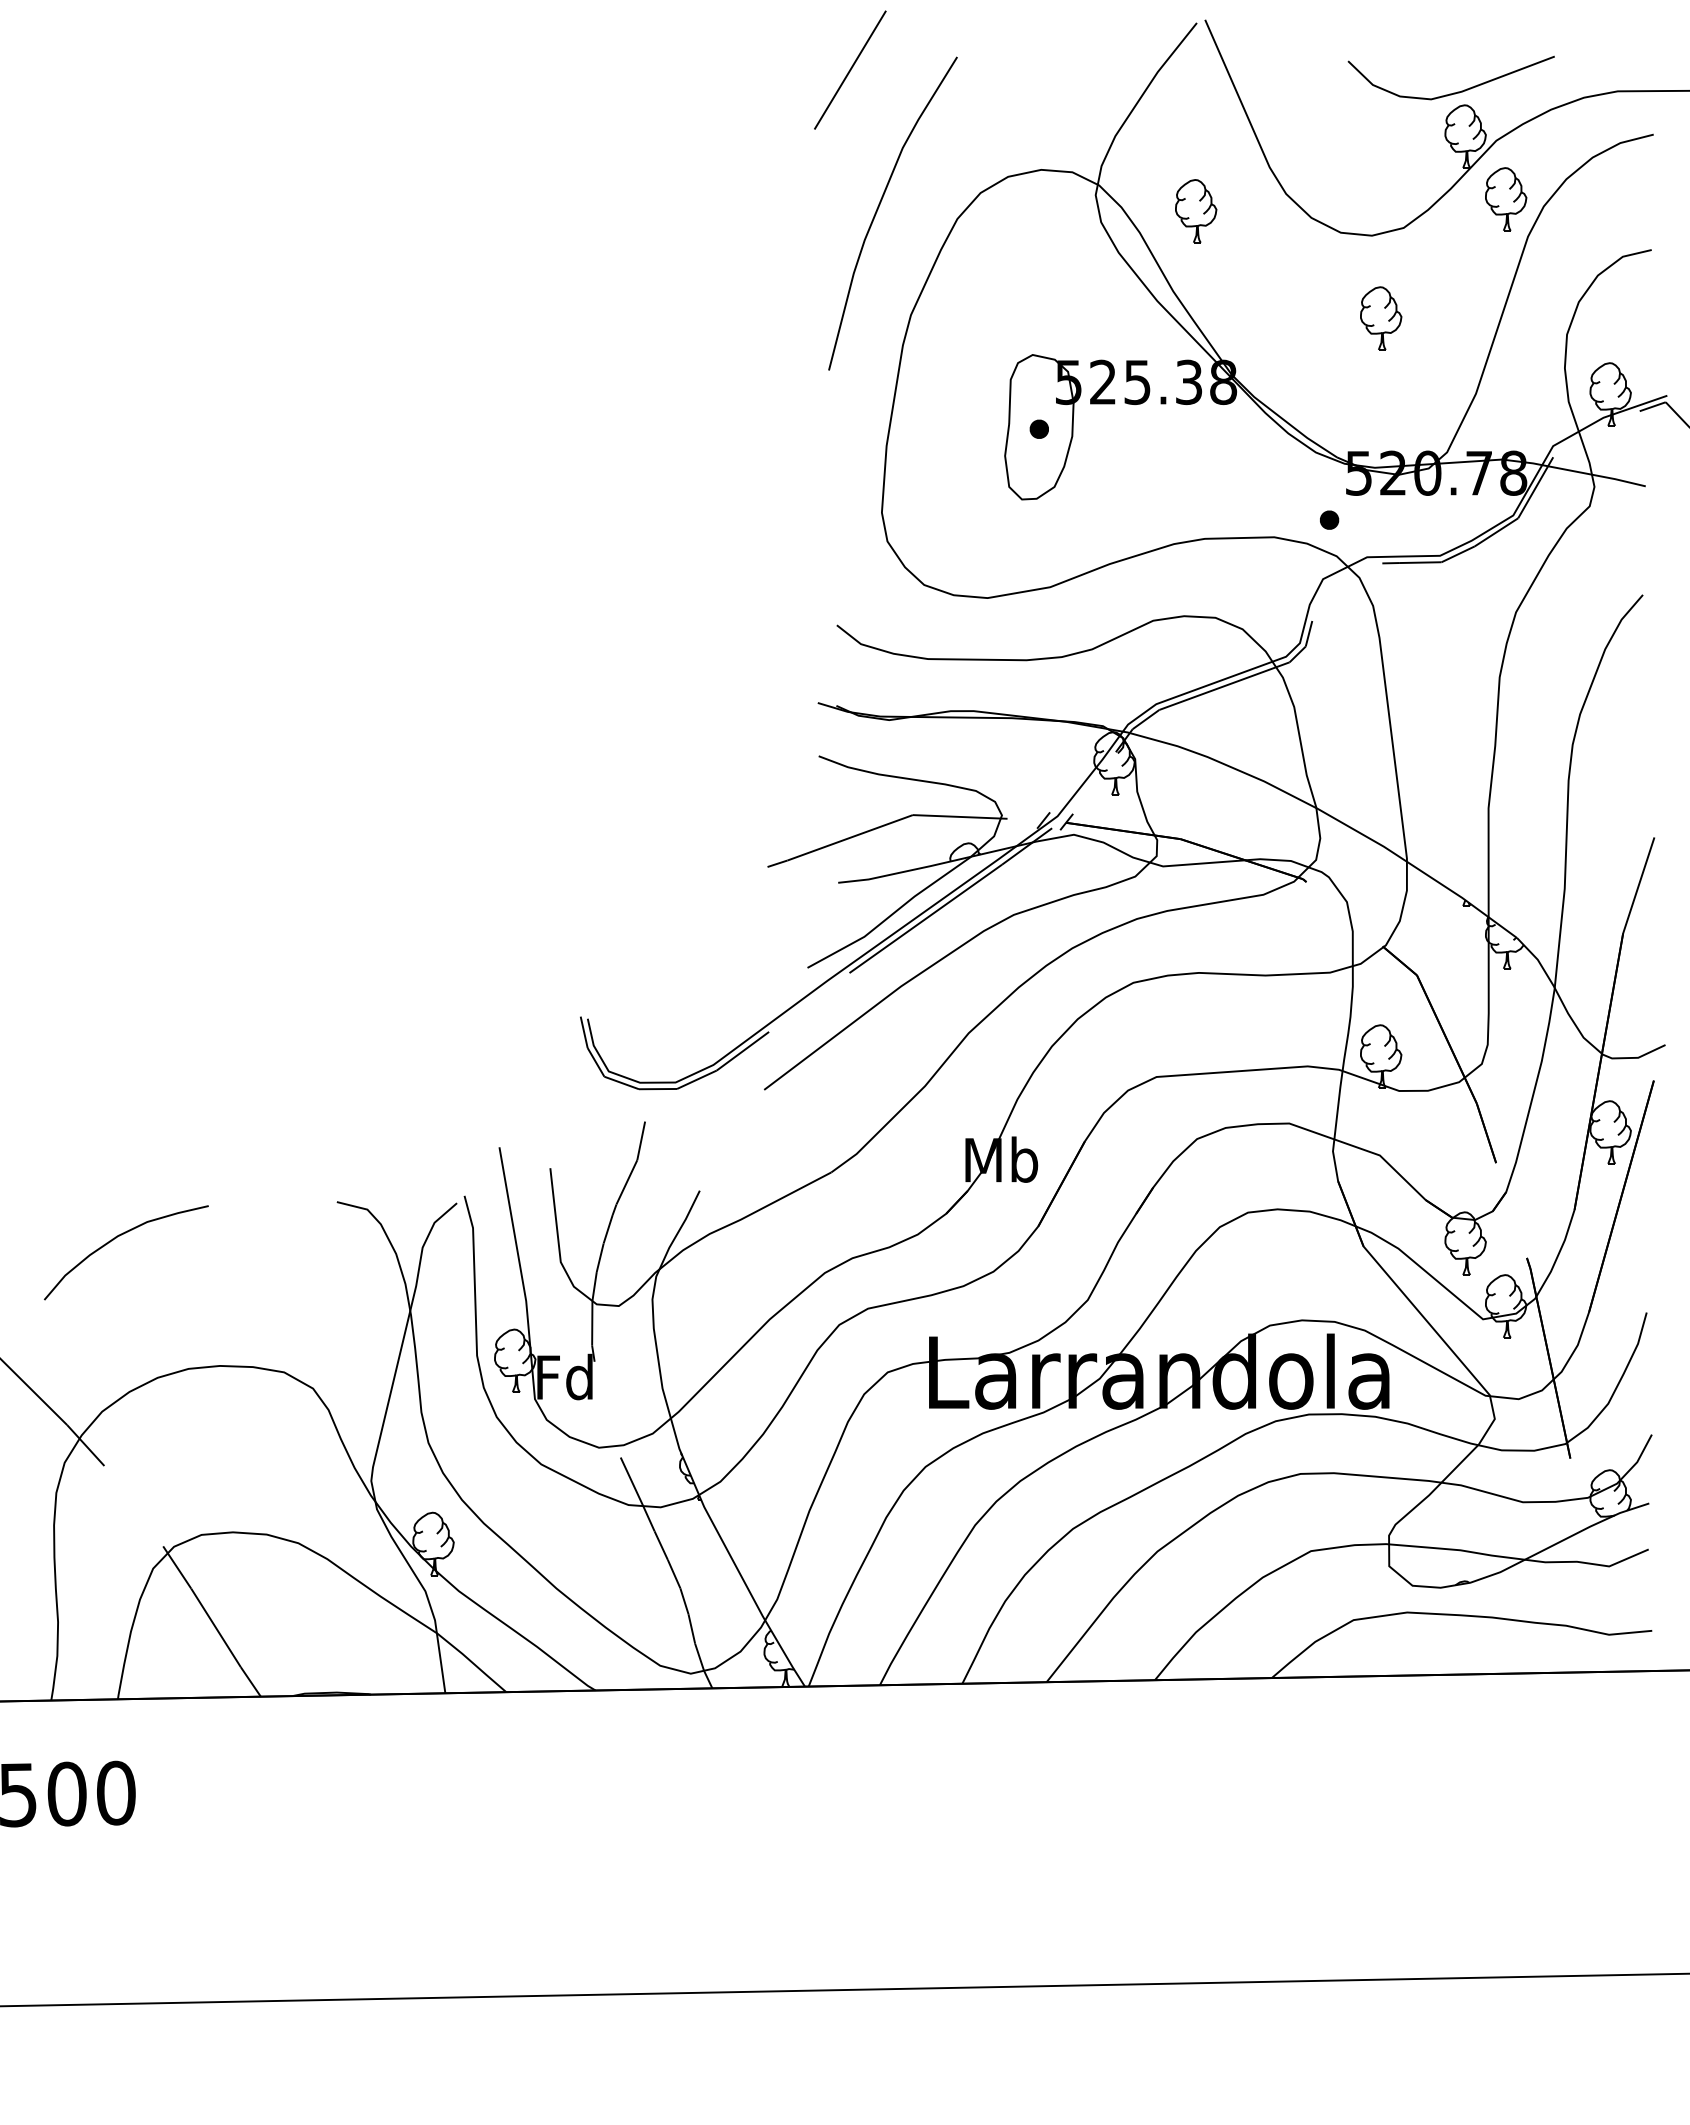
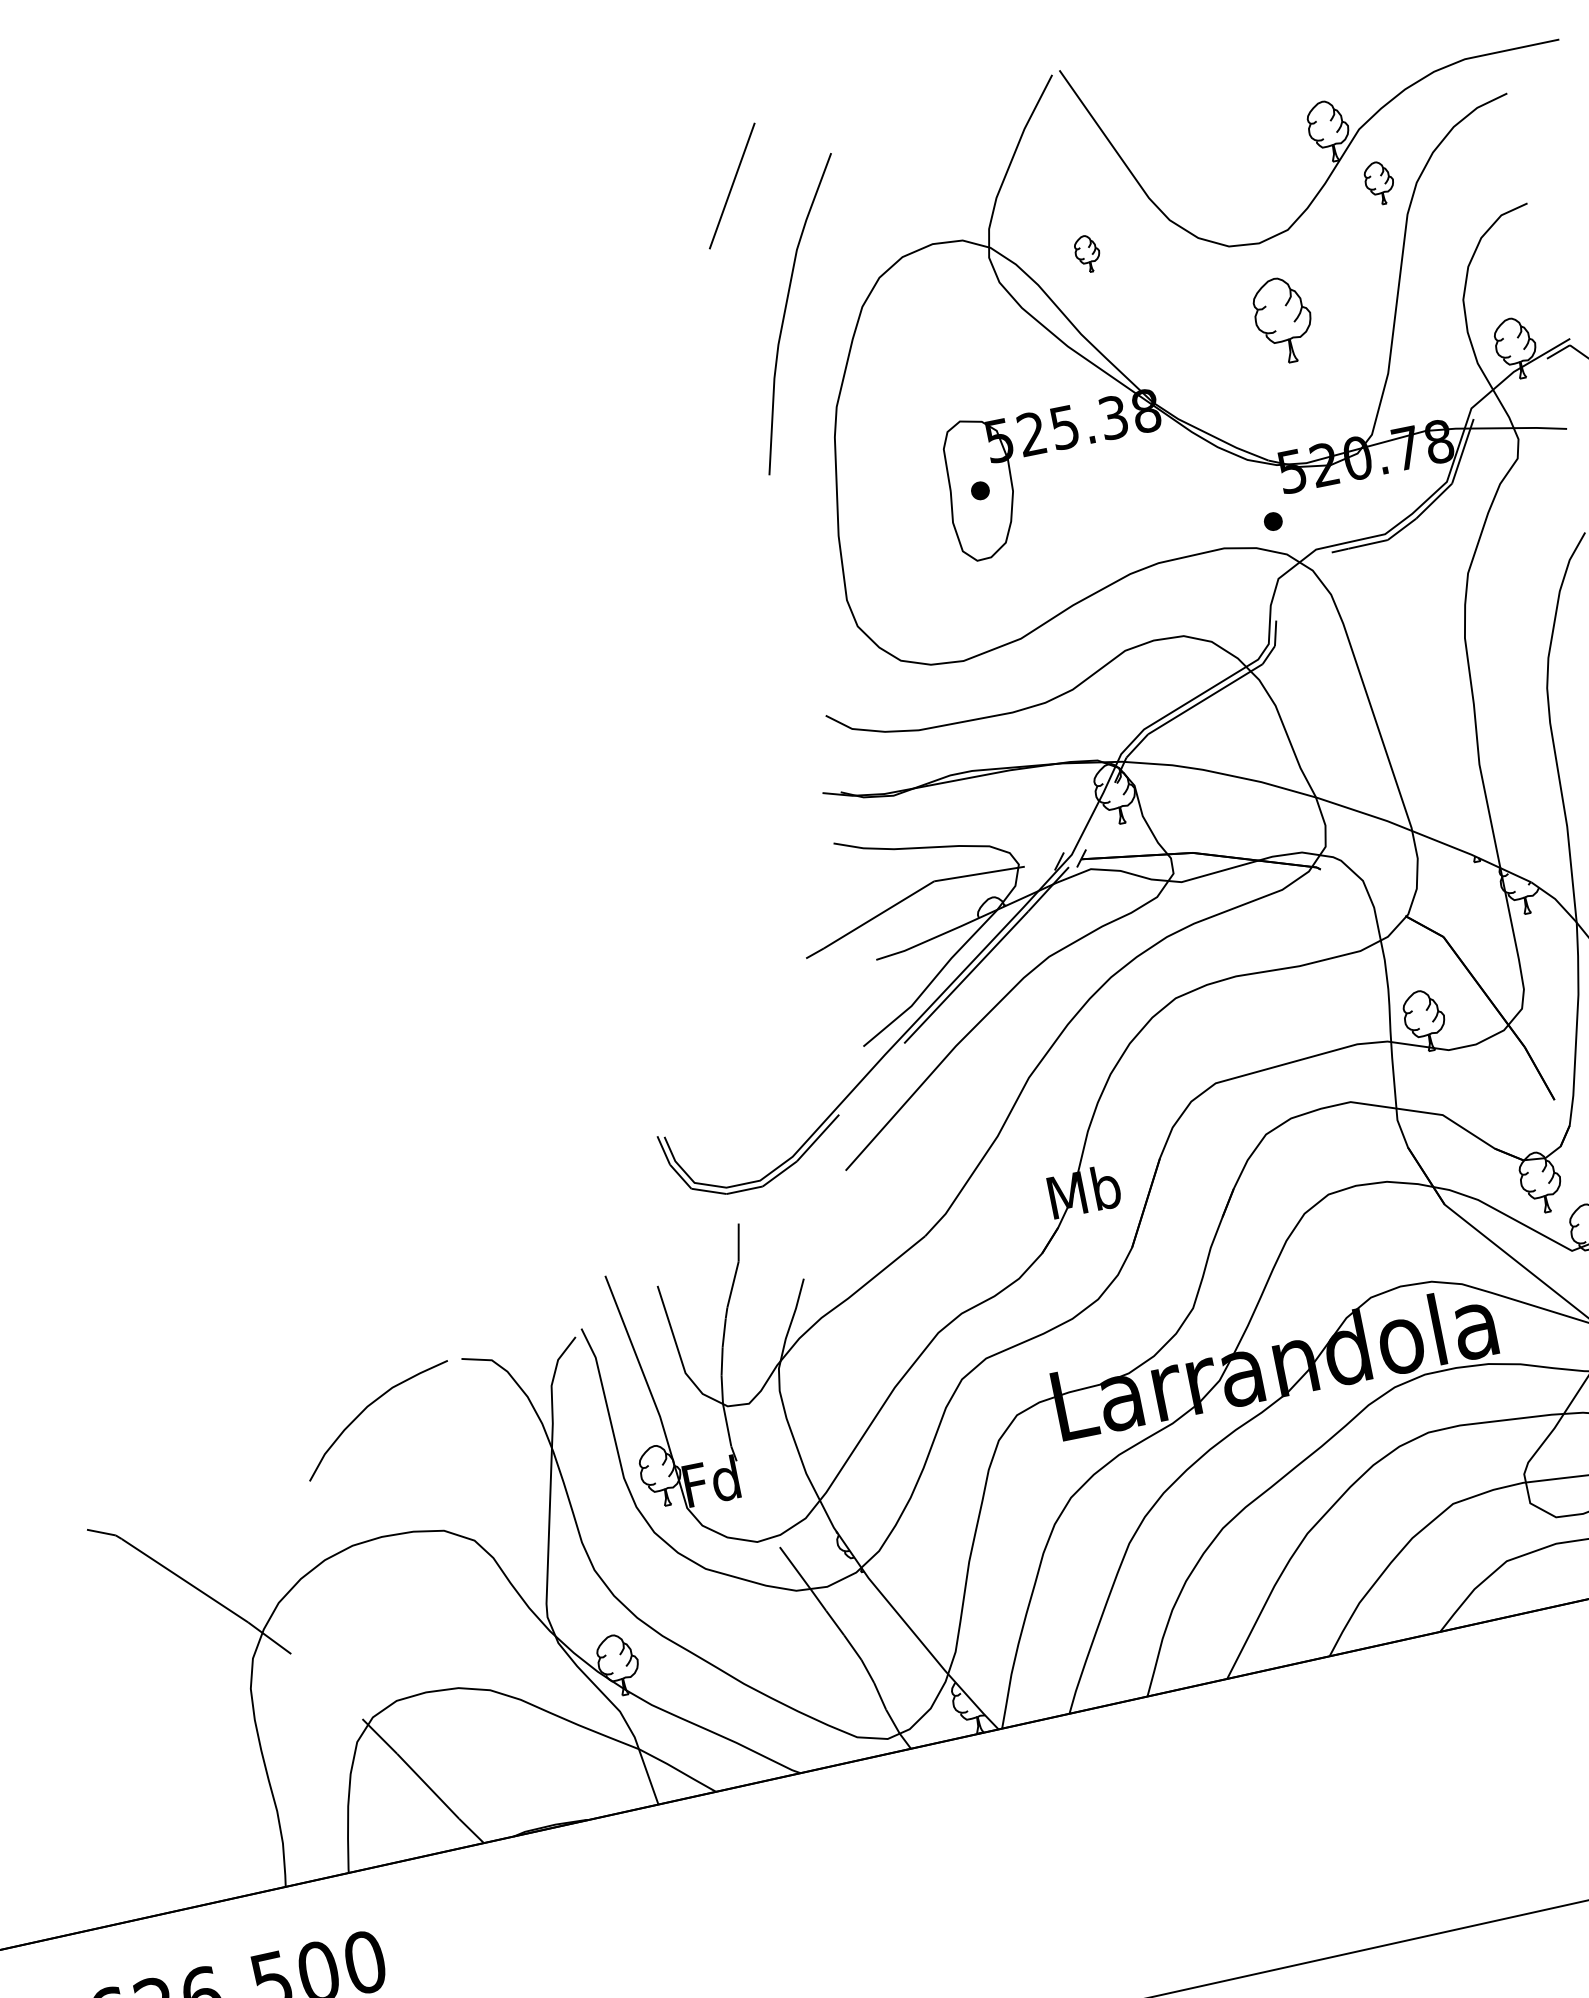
curve: (1453, 92) -> (1309, 91), removed
part: (1506, 199) -> (1379, 183), size x0.7
part: (1196, 211) -> (1087, 253), size x0.6
part: (1381, 318) -> (1284, 320), size x1.4
curve: (116, 1238) -> (366, 1409), moved

